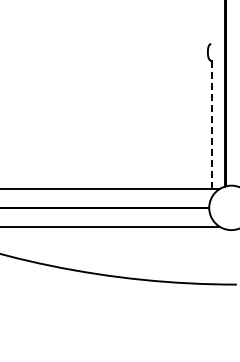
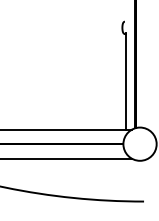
line: (212, 123) -> (125, 81), dashed -> solid

